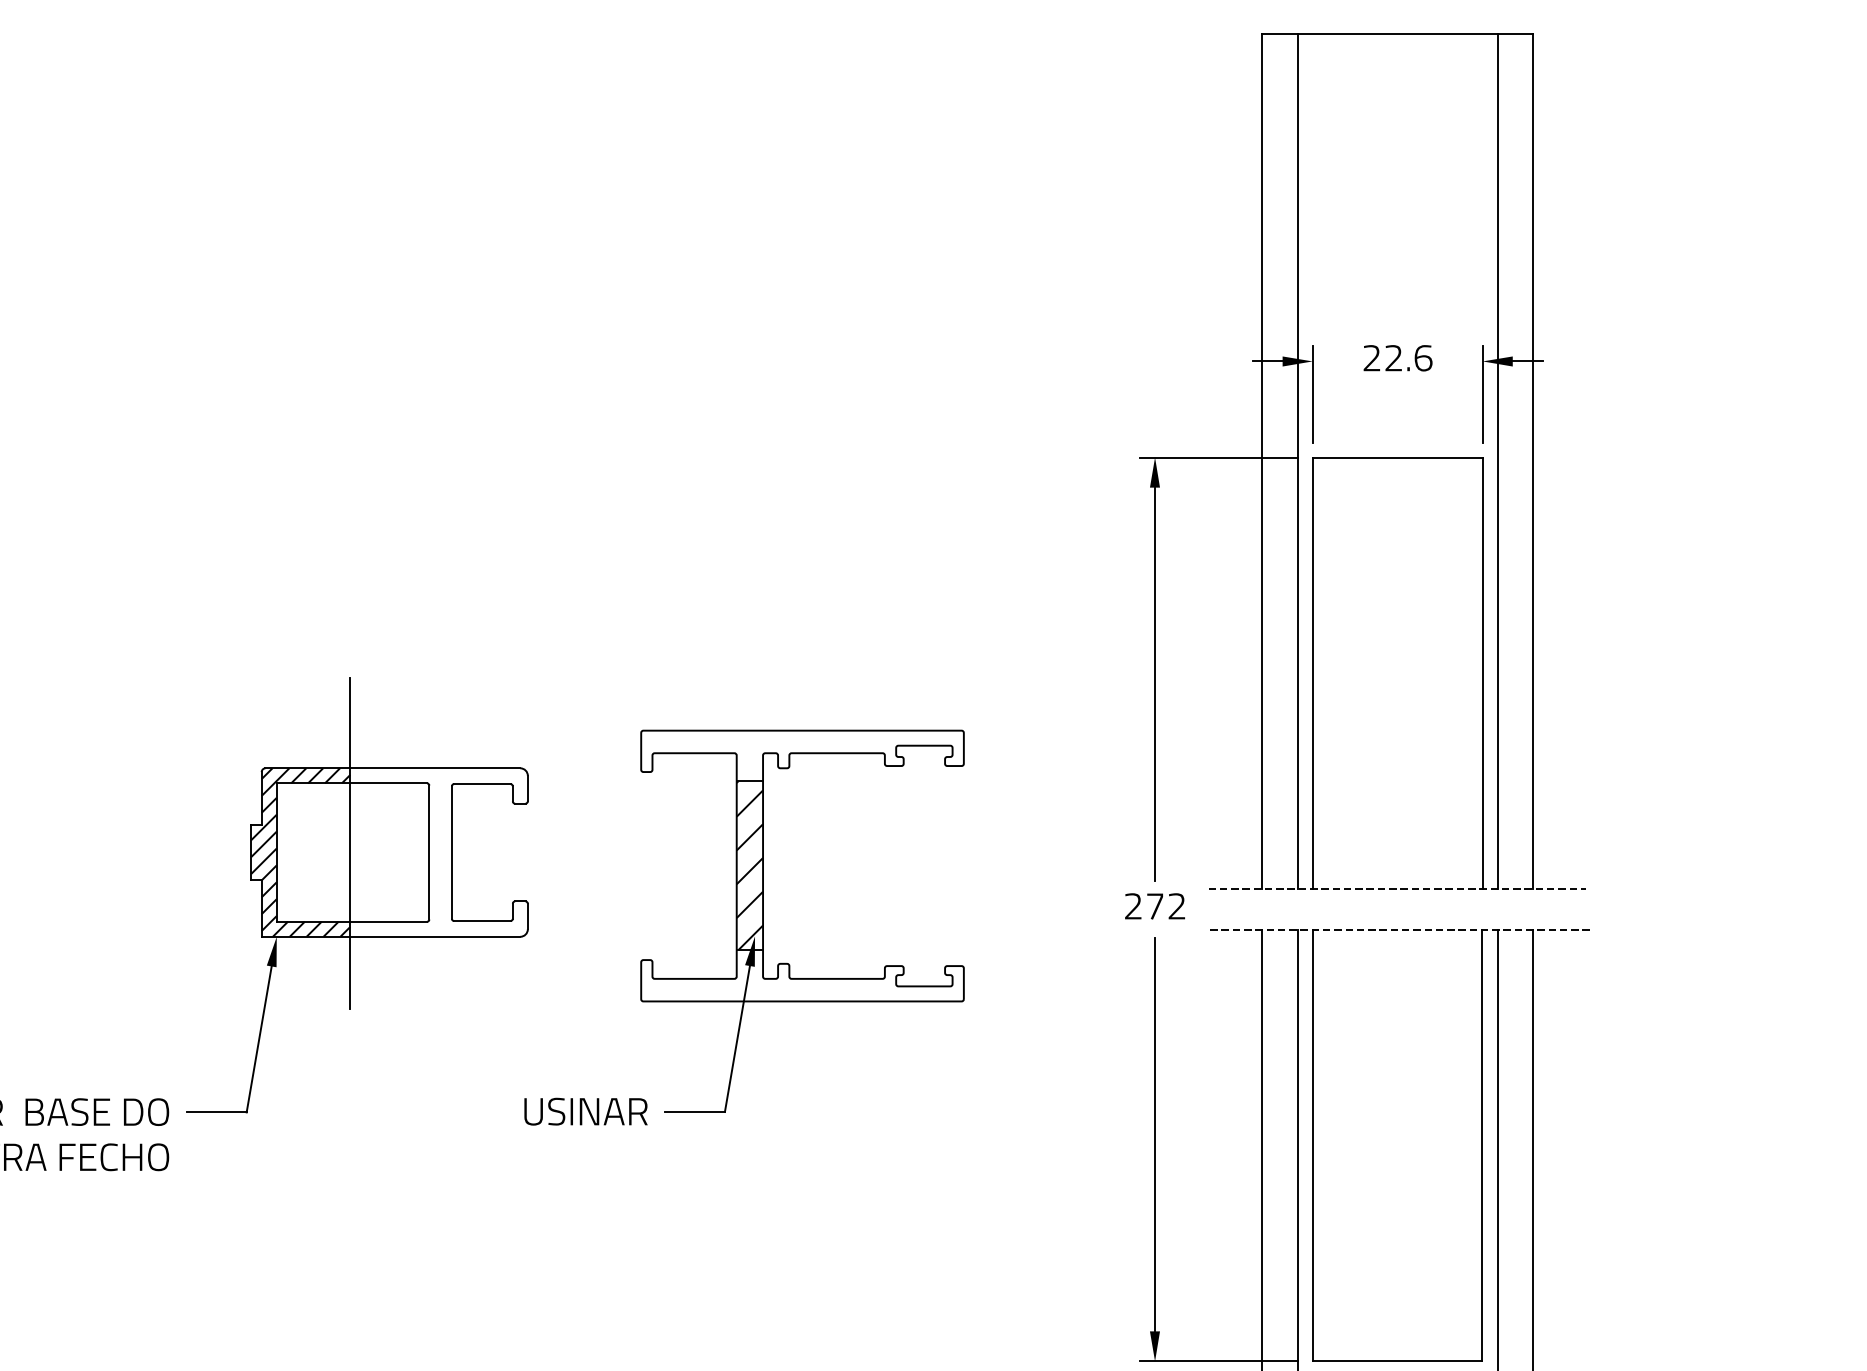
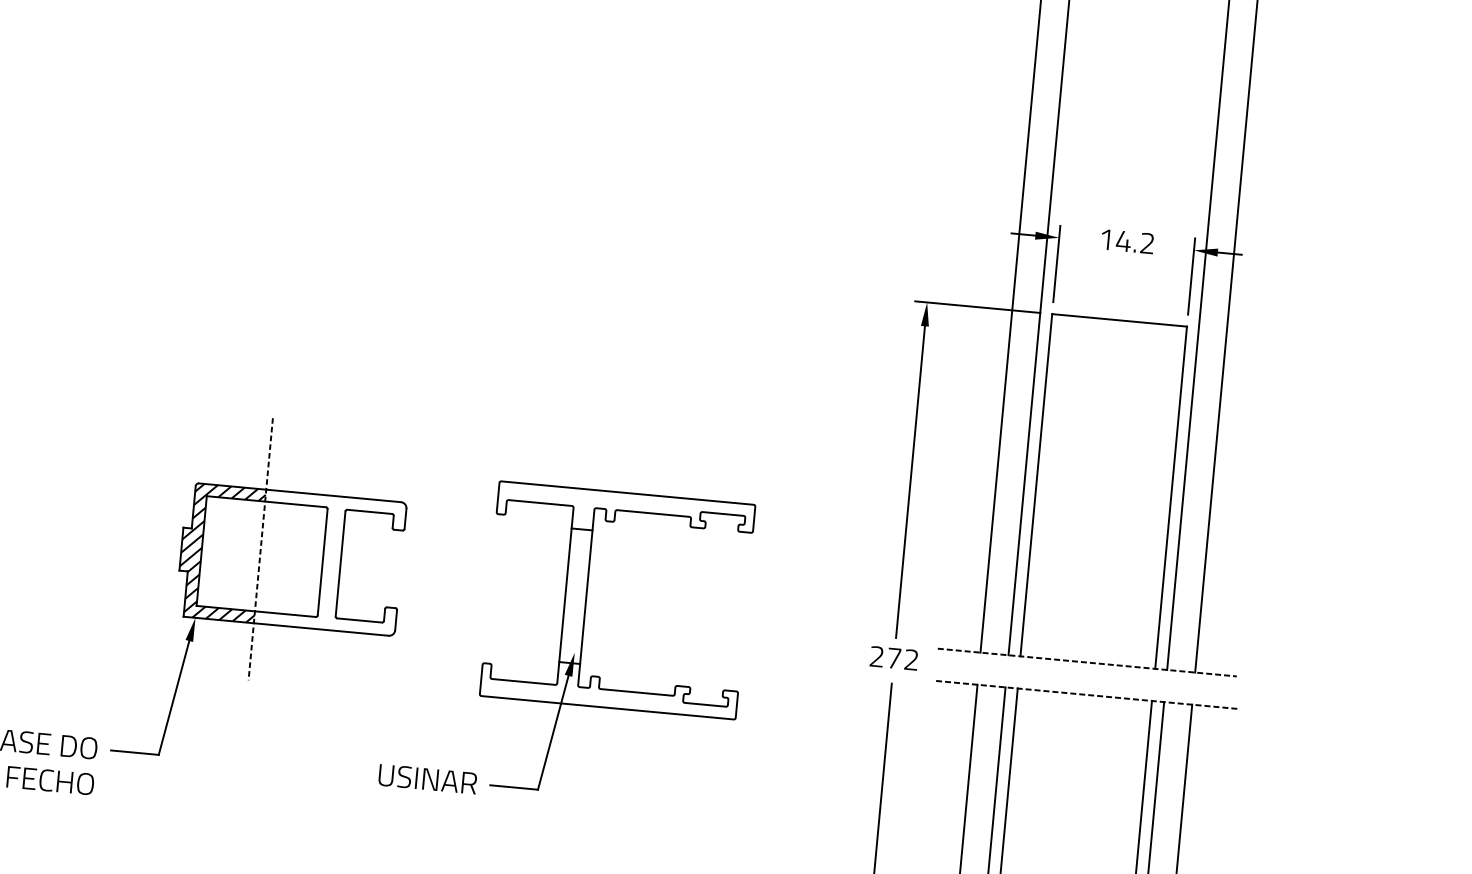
text: (1397, 358) -> (1126, 241), 22.6 -> 14.2
line: (350, 843) -> (260, 549), solid -> dashed
hatch: (749, 865) -> (575, 596), removed

